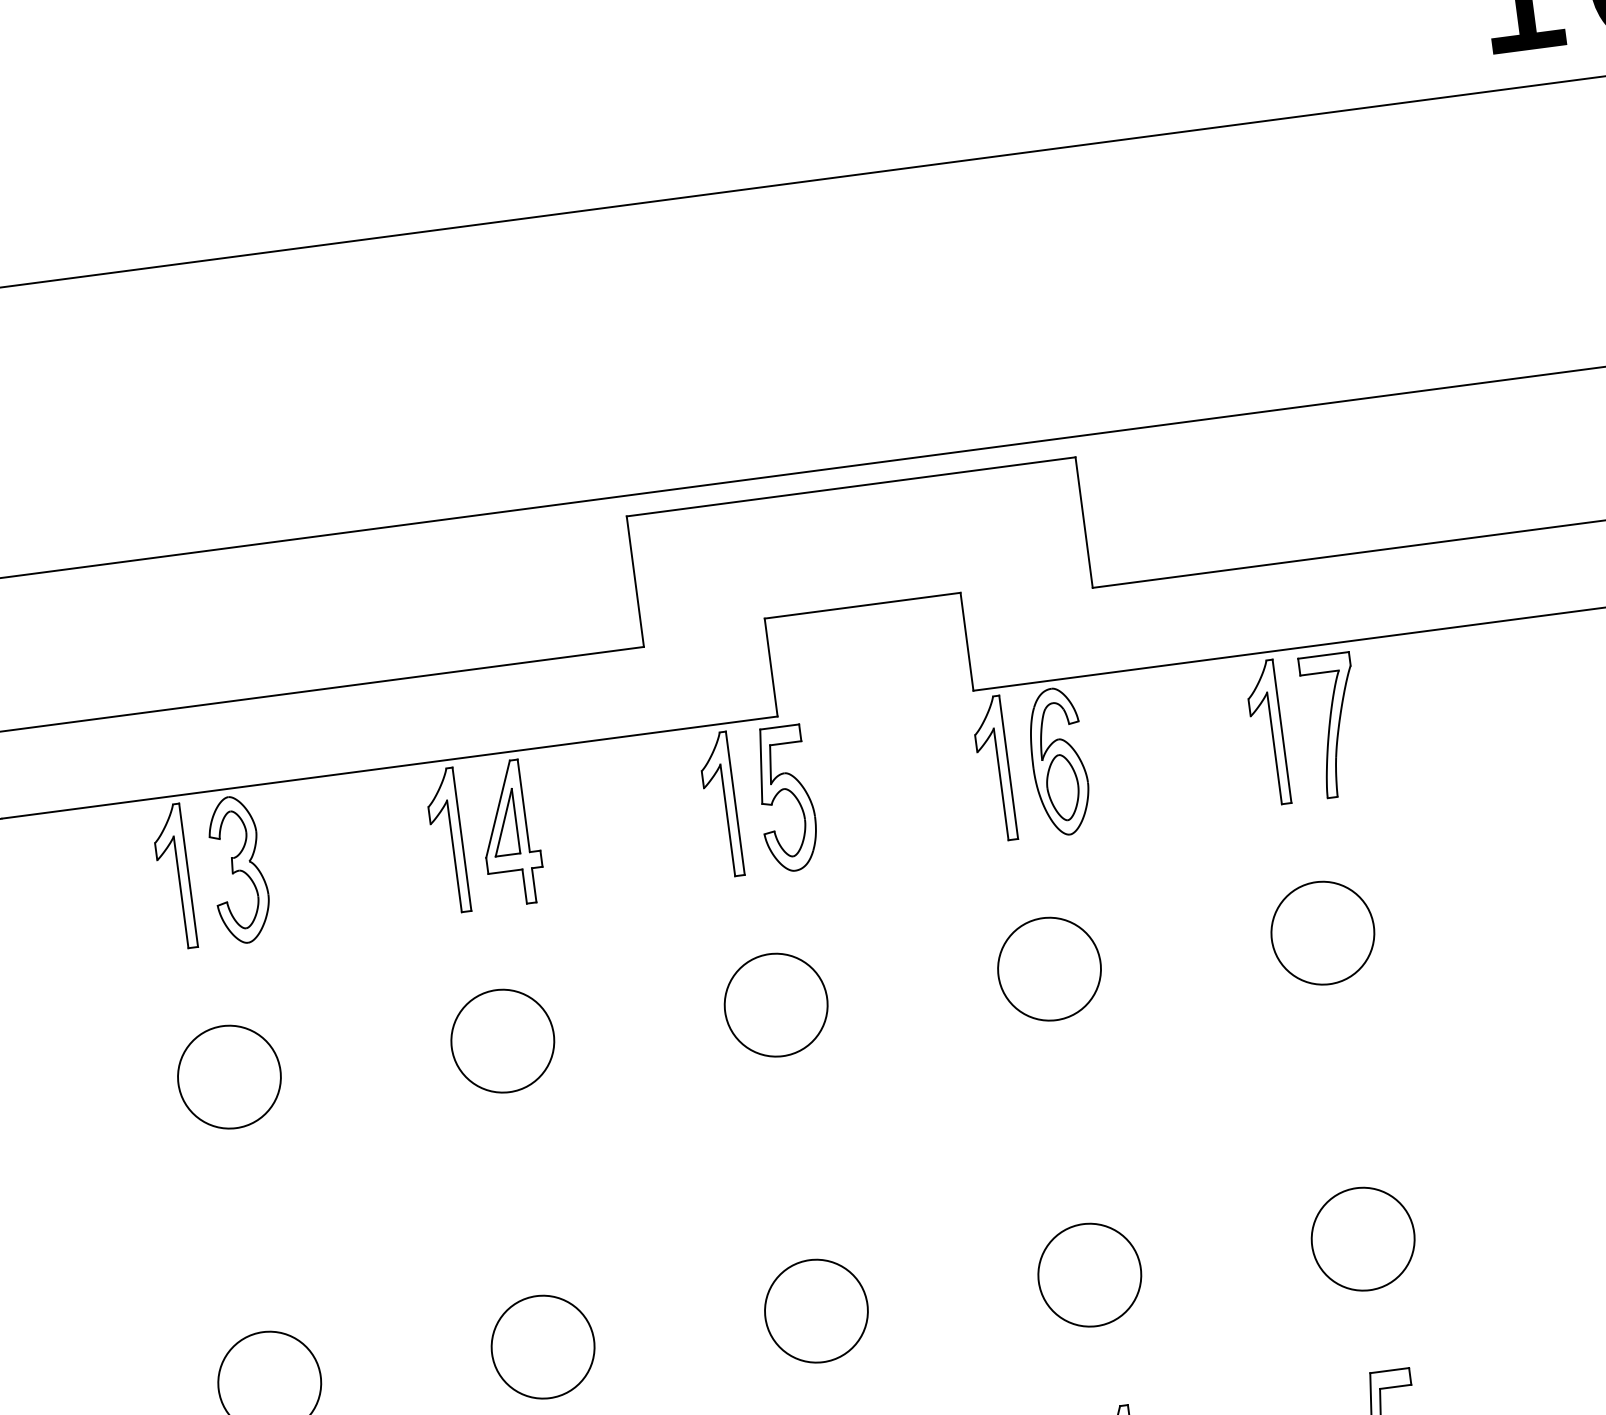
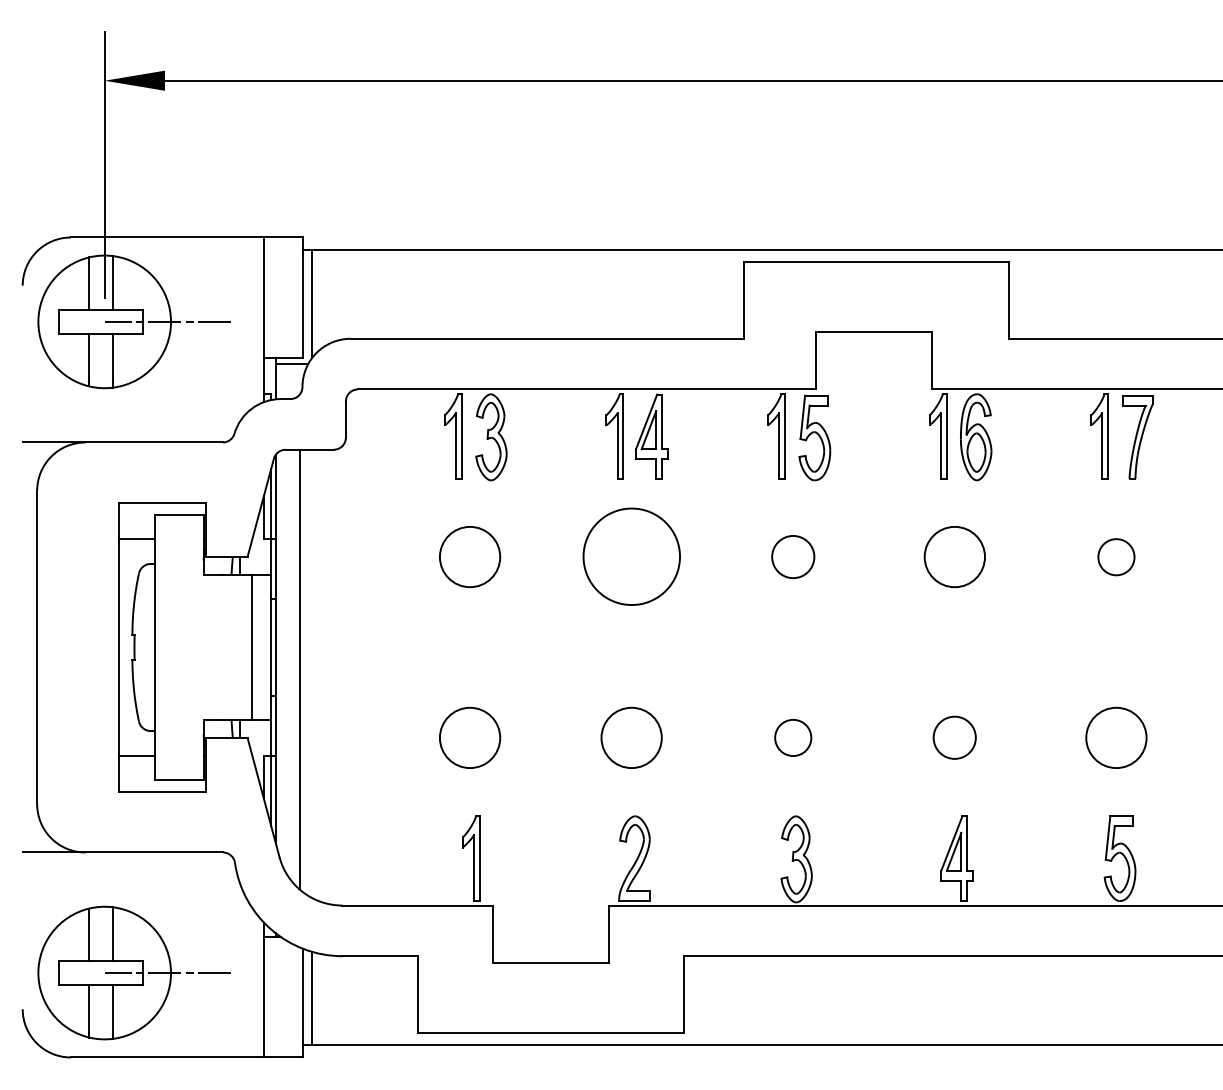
circle: (1323, 933) -> (1116, 557), size x0.6
circle: (776, 1004) -> (793, 556), size x0.7
circle: (502, 1041) -> (631, 557), size x1.6
circle: (1089, 1274) -> (954, 737), size x0.7
circle: (816, 1310) -> (793, 737), size x0.6

